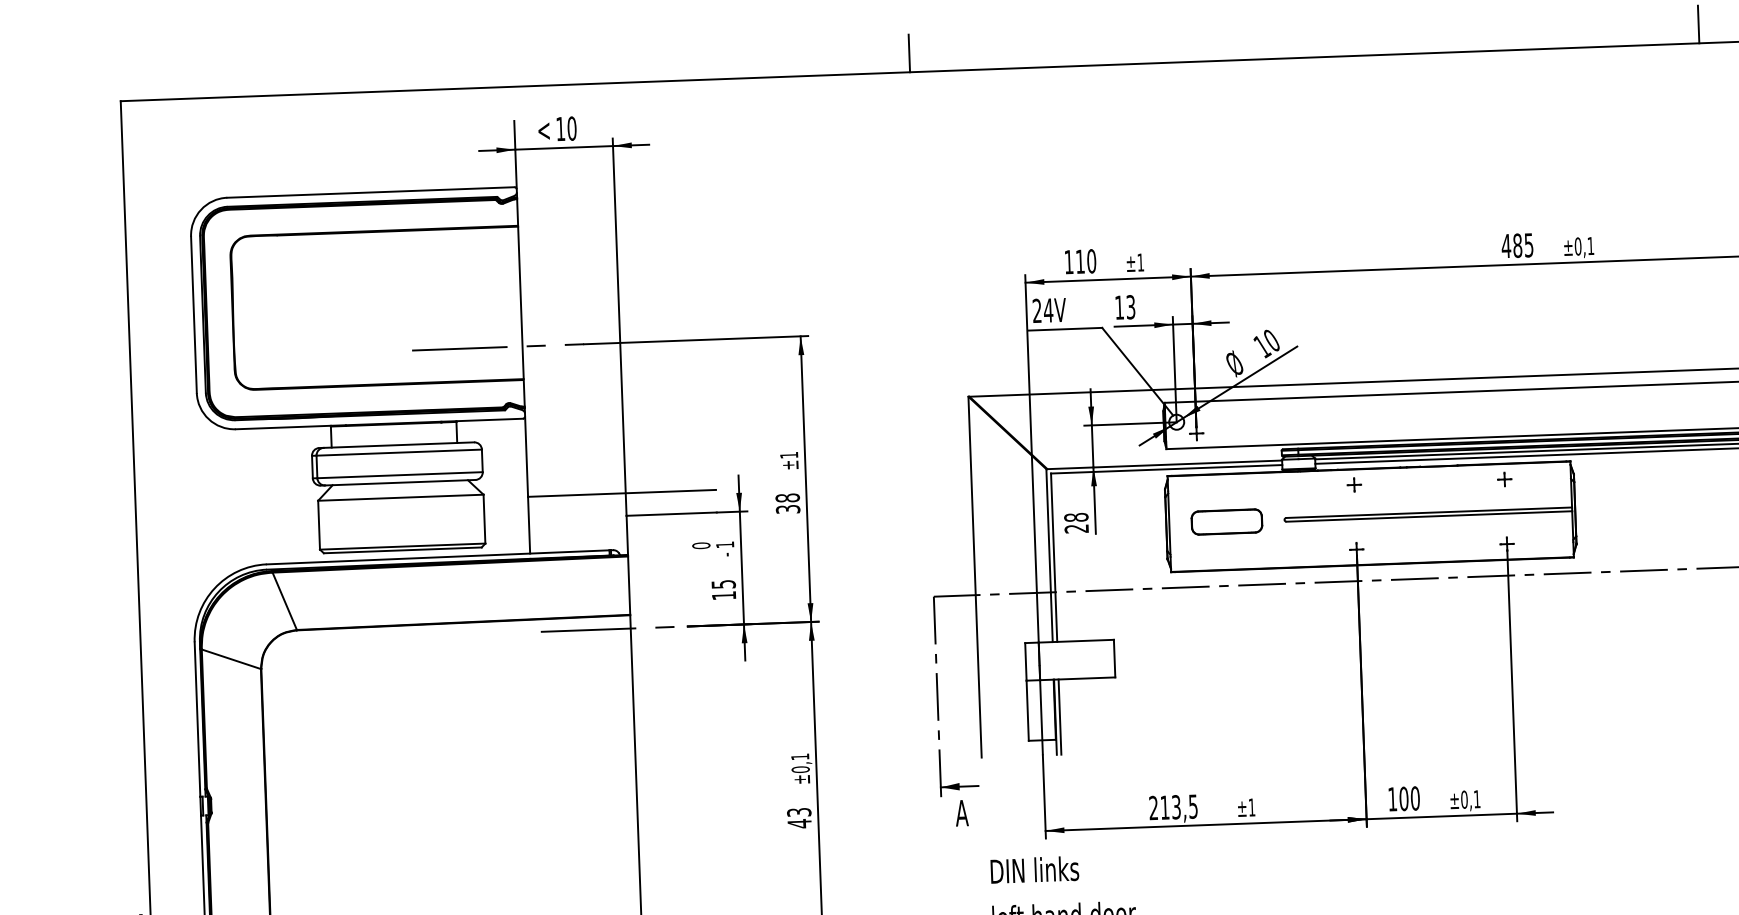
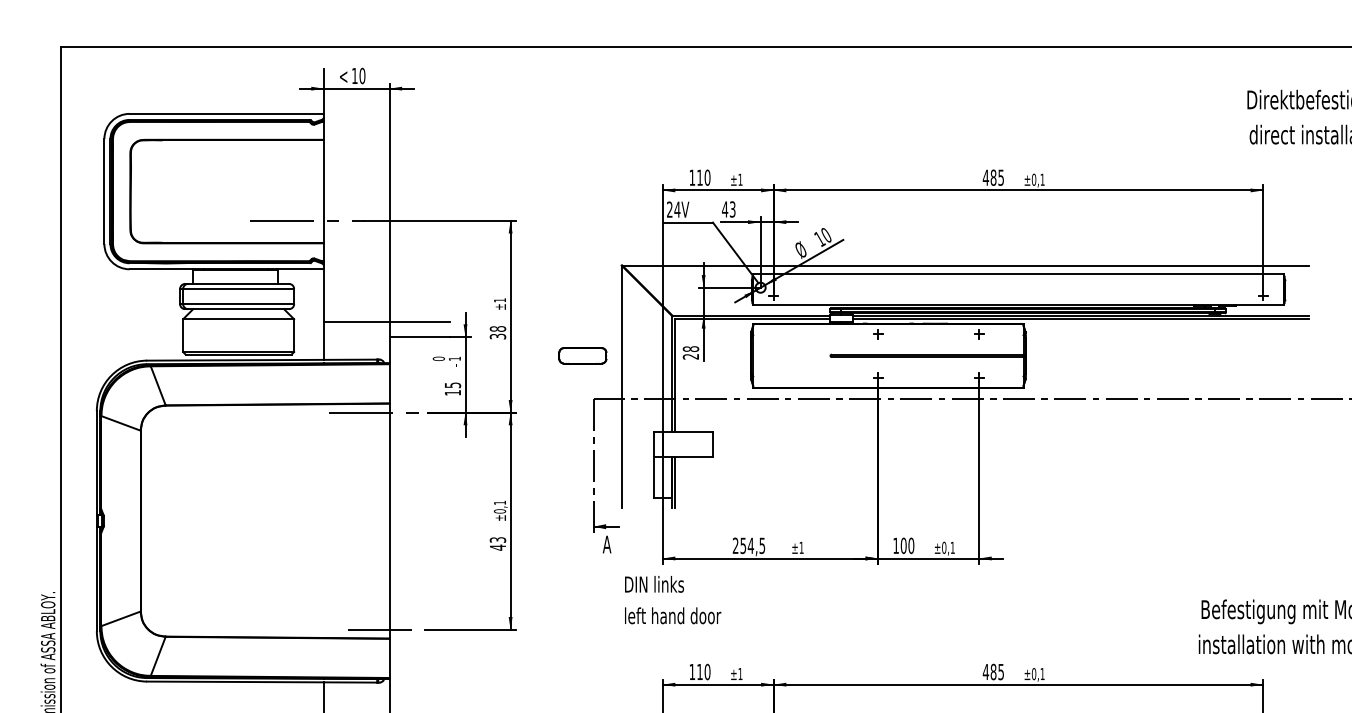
line: (1698, 23) -> (1120, 33), removed
line: (909, 52) -> (590, 33), removed
text: (1120, 307) -> (725, 209), 13 -> 43
part: (1226, 521) -> (582, 355), moved
text: (1171, 806) -> (747, 545), 213,5 -> 254,5

